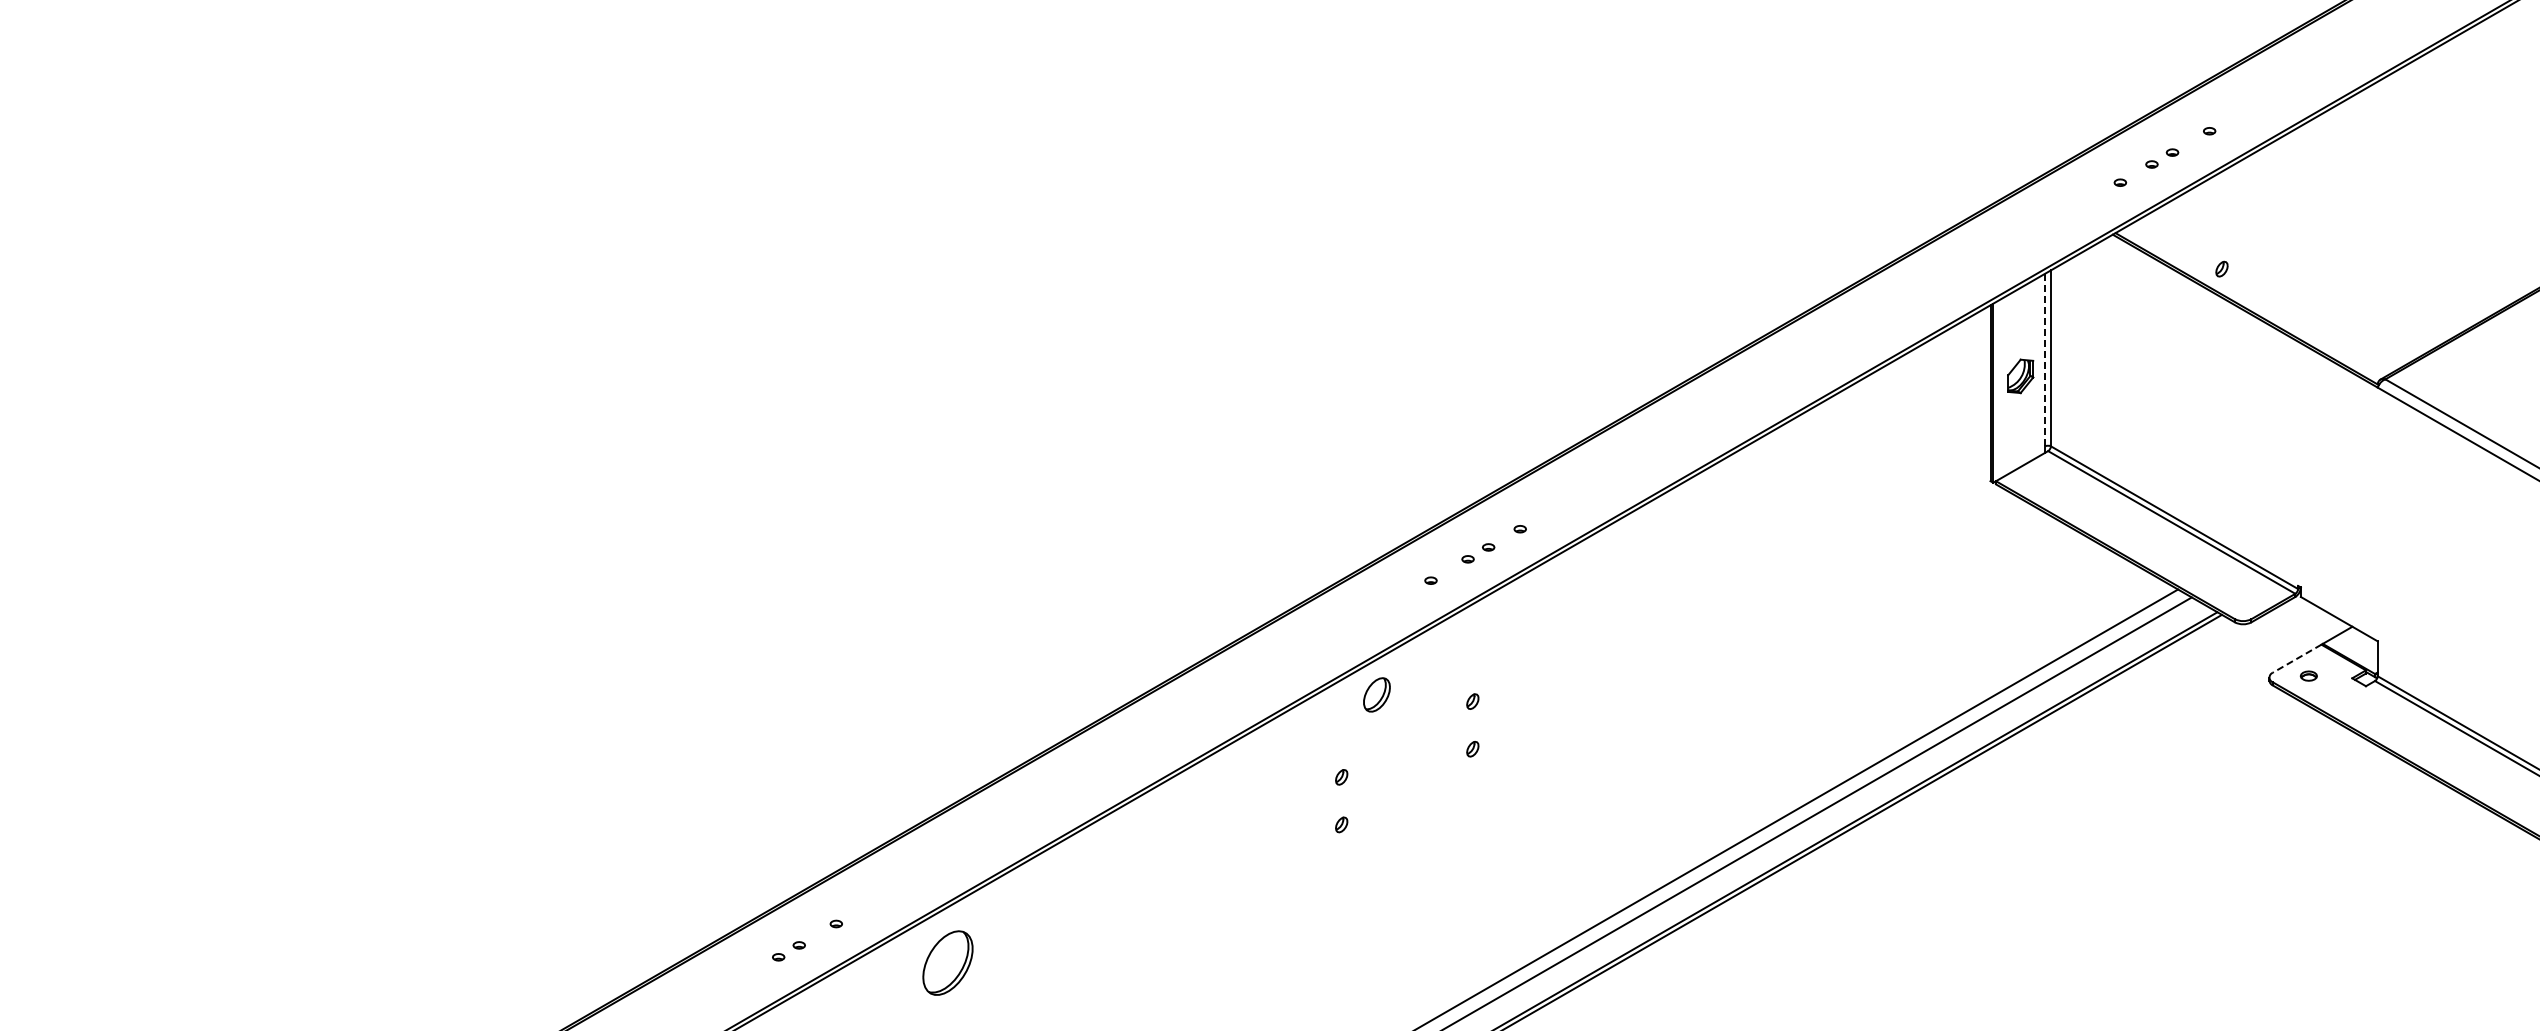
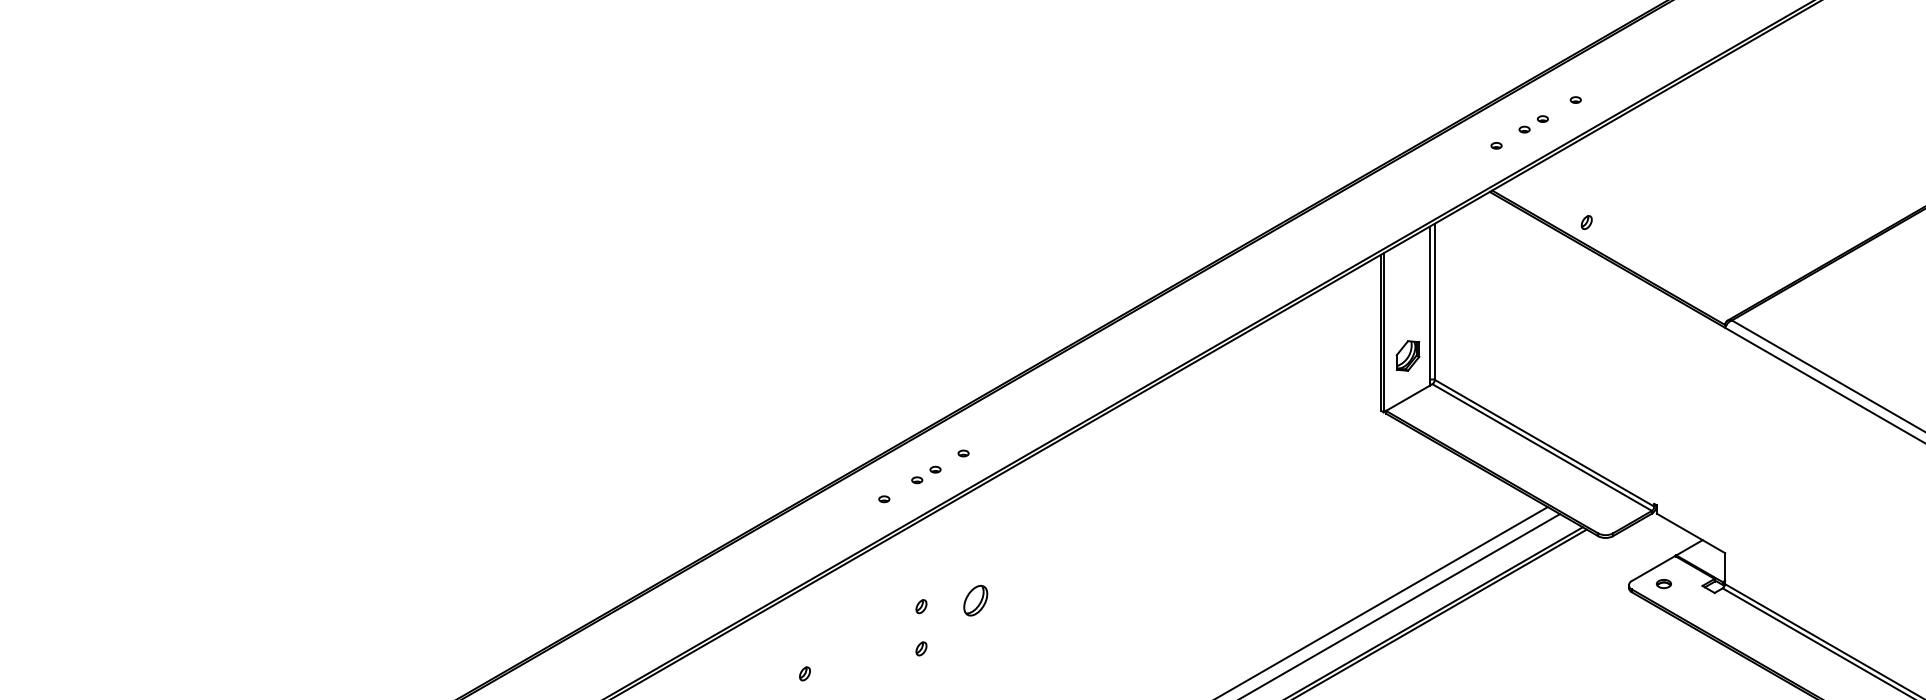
line: (2045, 360) -> (1430, 303), dashed -> solid
part: (2020, 376) -> (1407, 356), moved
line: (2296, 658) -> (1652, 568), dashed -> solid
part: (1376, 694) -> (975, 600), moved

